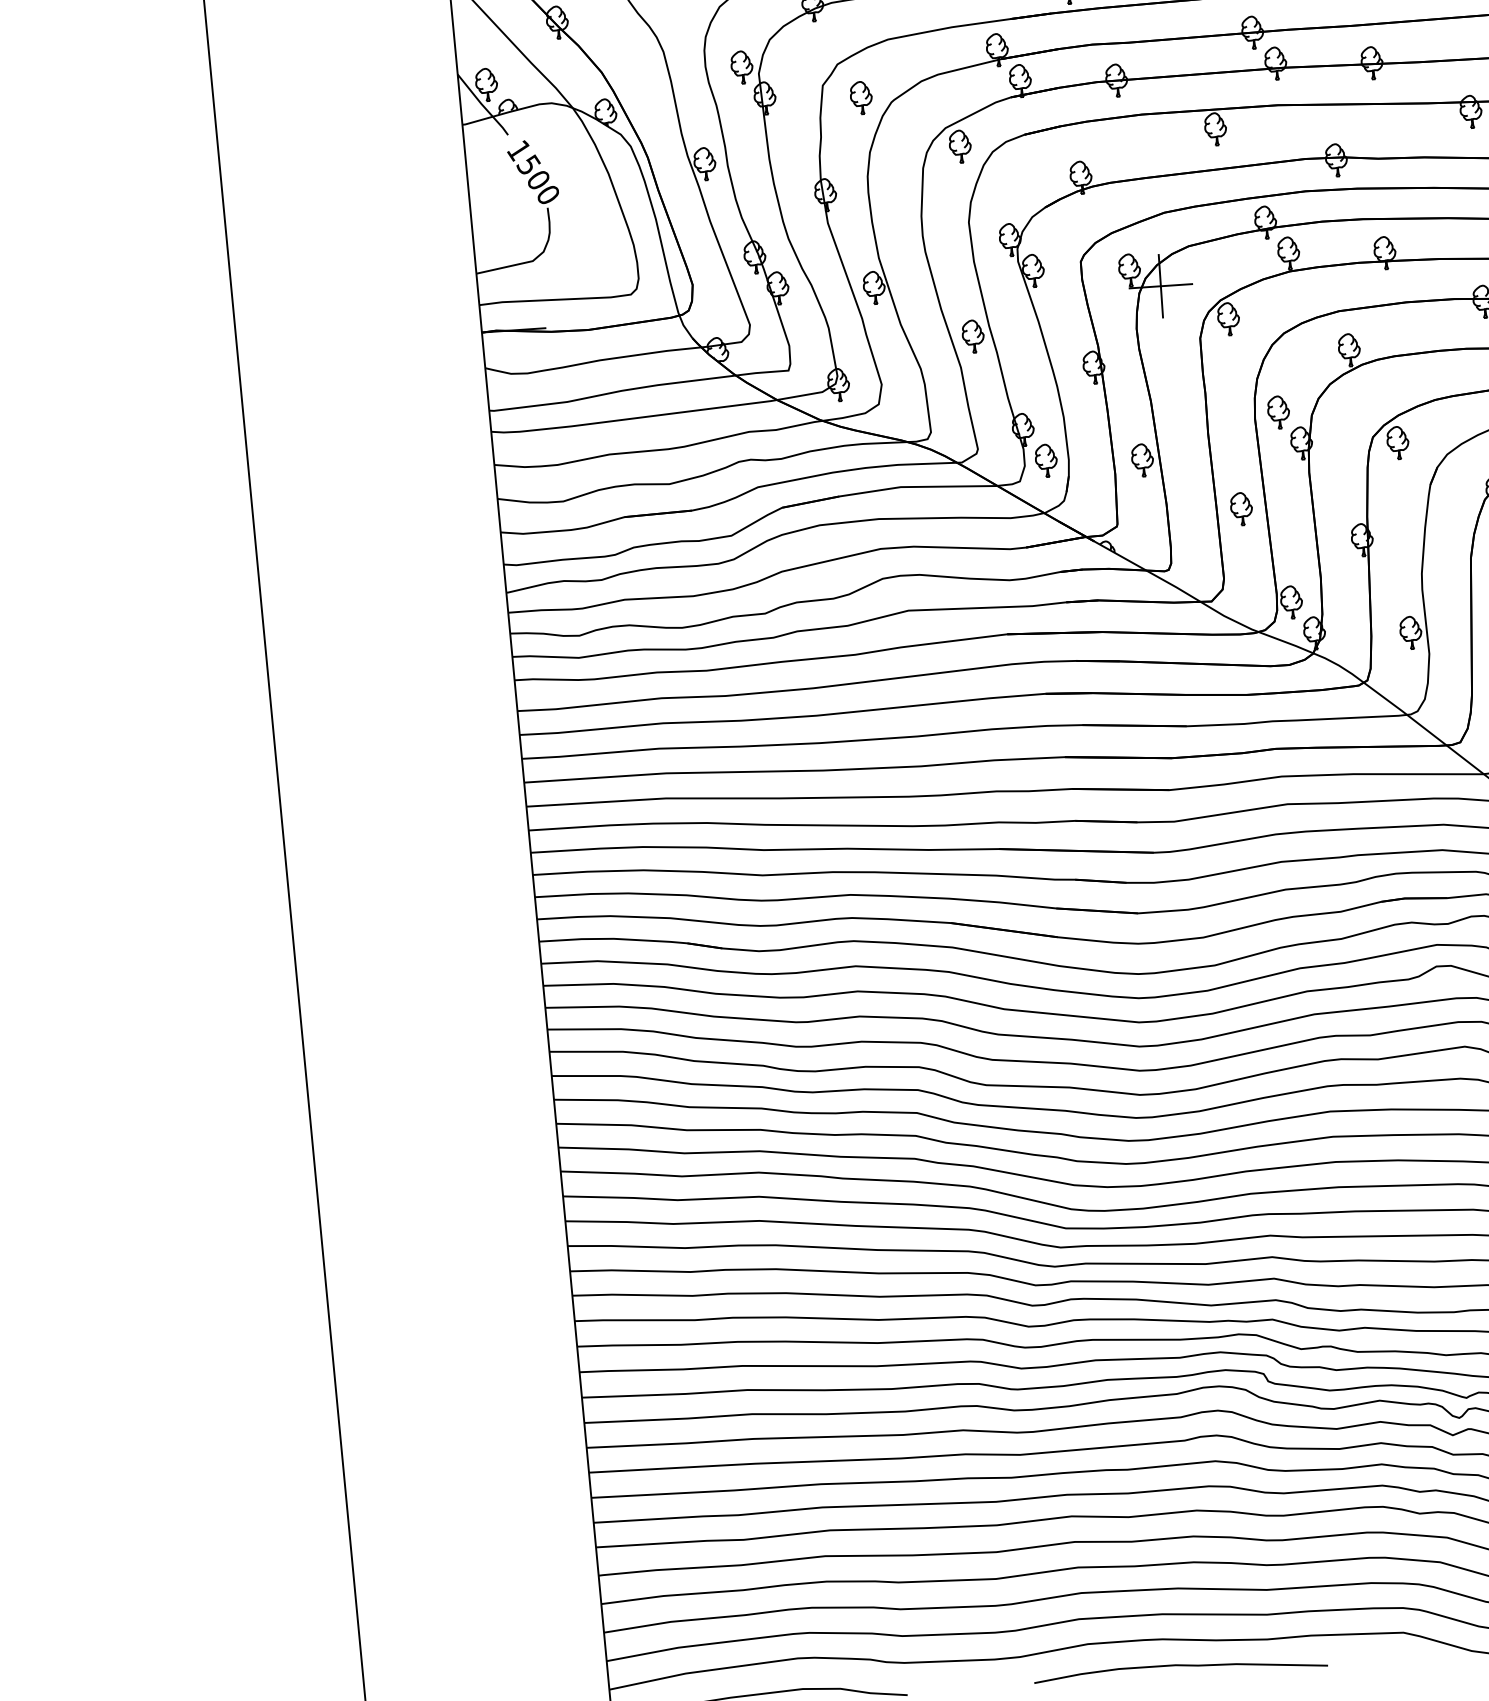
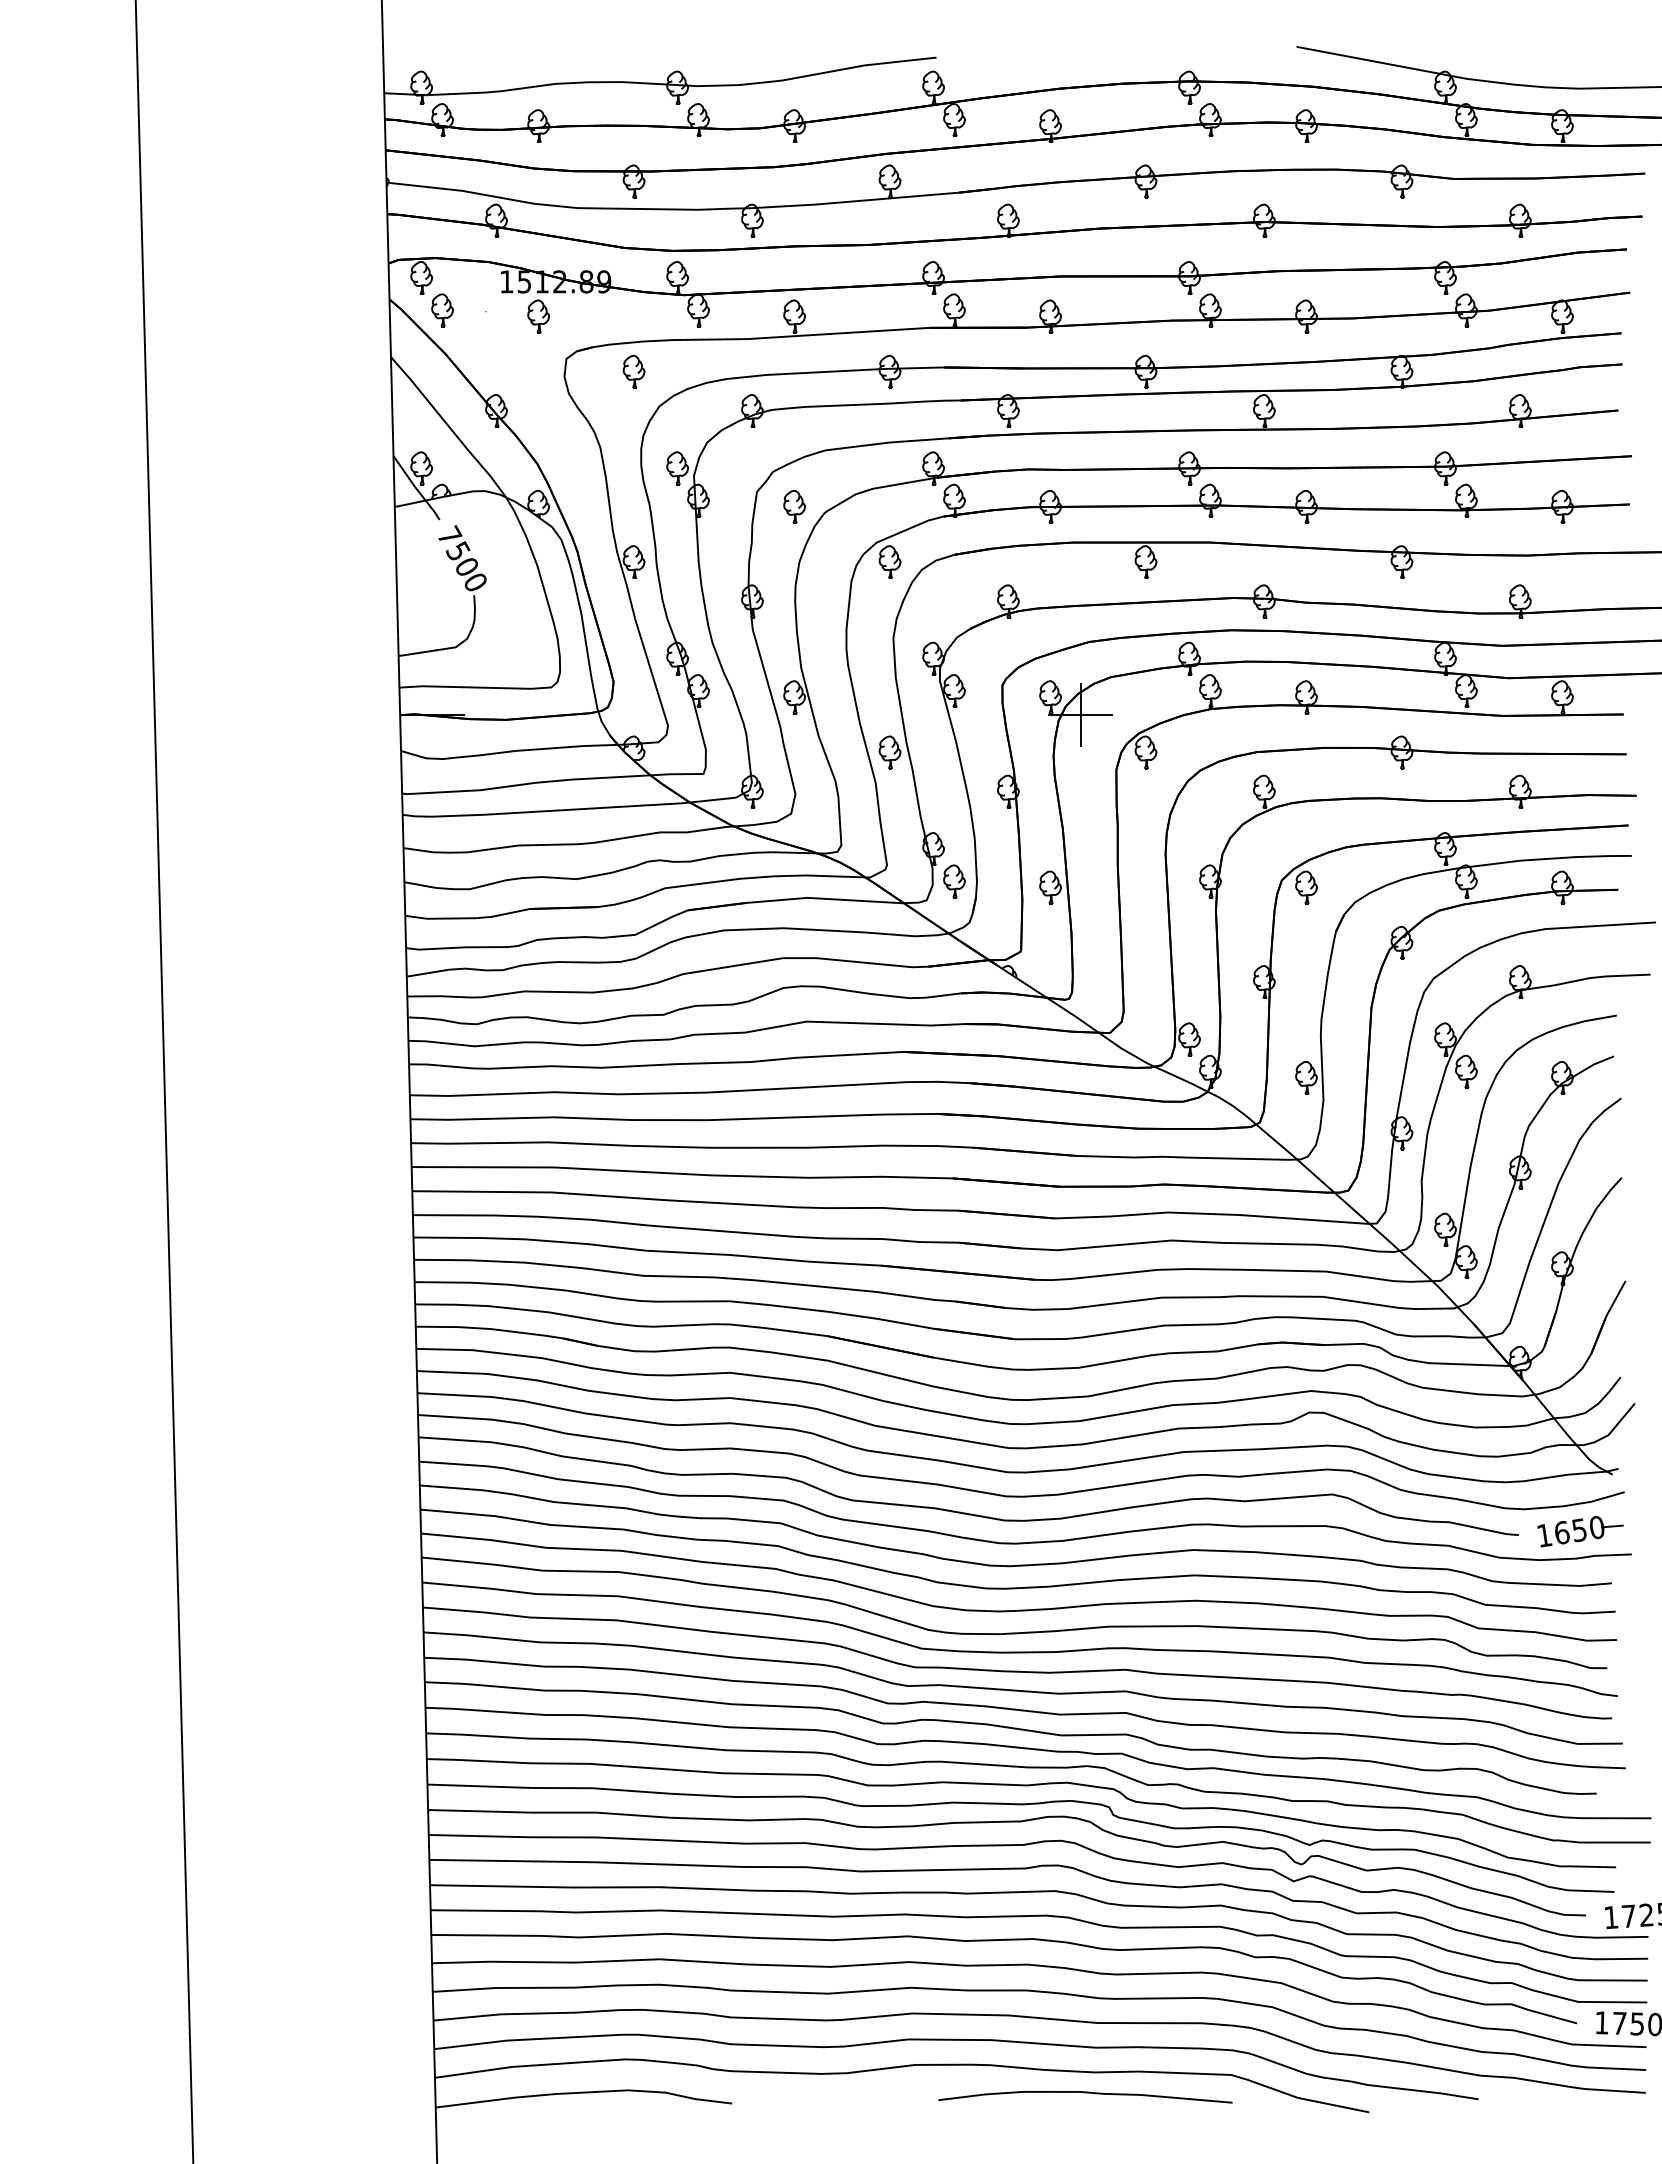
text: (518, 149) -> (449, 535), 1500 -> 7500
part: (1278, 411) -> (1189, 848), removed
part: (1241, 508) -> (1145, 942), removed
curve: (1180, 1666) -> (1085, 2093), moved

